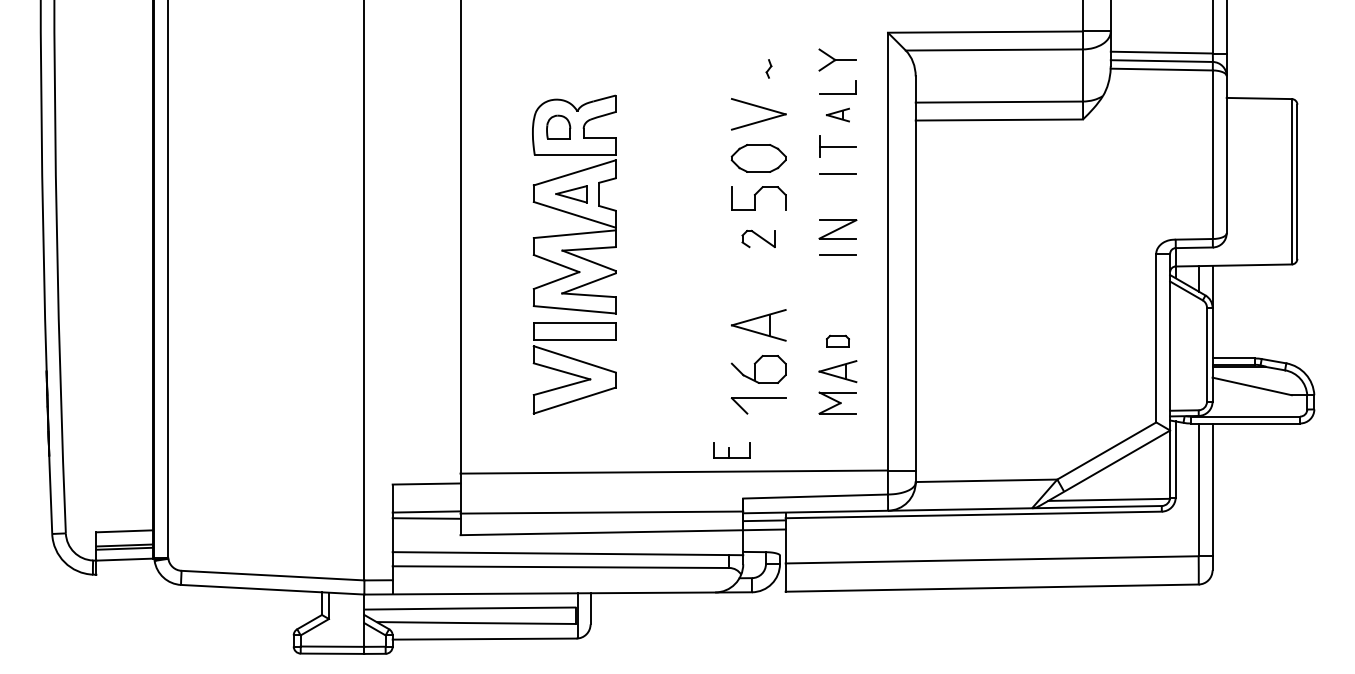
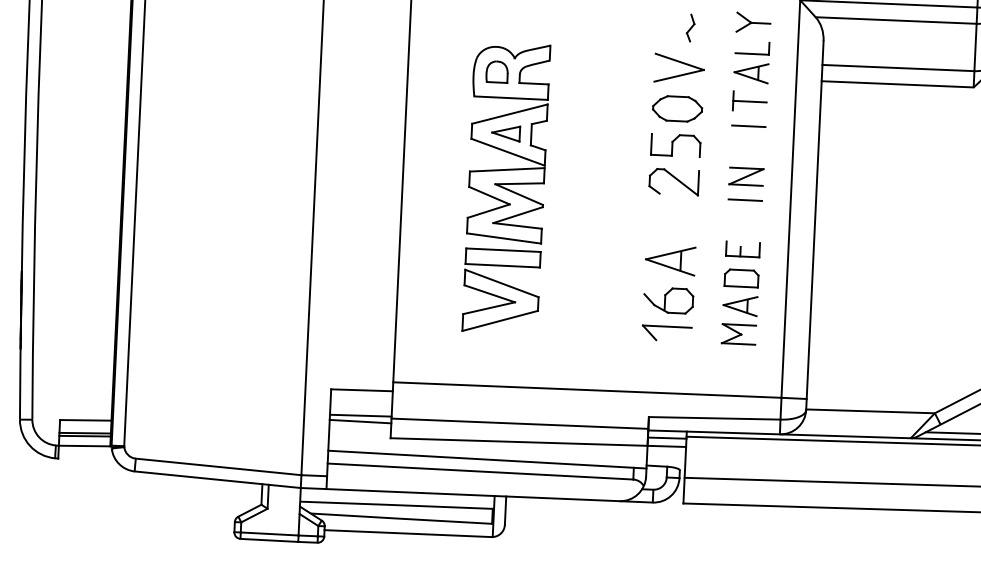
part: (768, 68) -> (690, 27), size x1.67
part: (837, 114) -> (750, 72), size x1.67
part: (758, 238) -> (673, 181), size x1.67
part: (837, 341) -> (741, 278), size x1.67
part: (731, 450) -> (742, 249), moved

